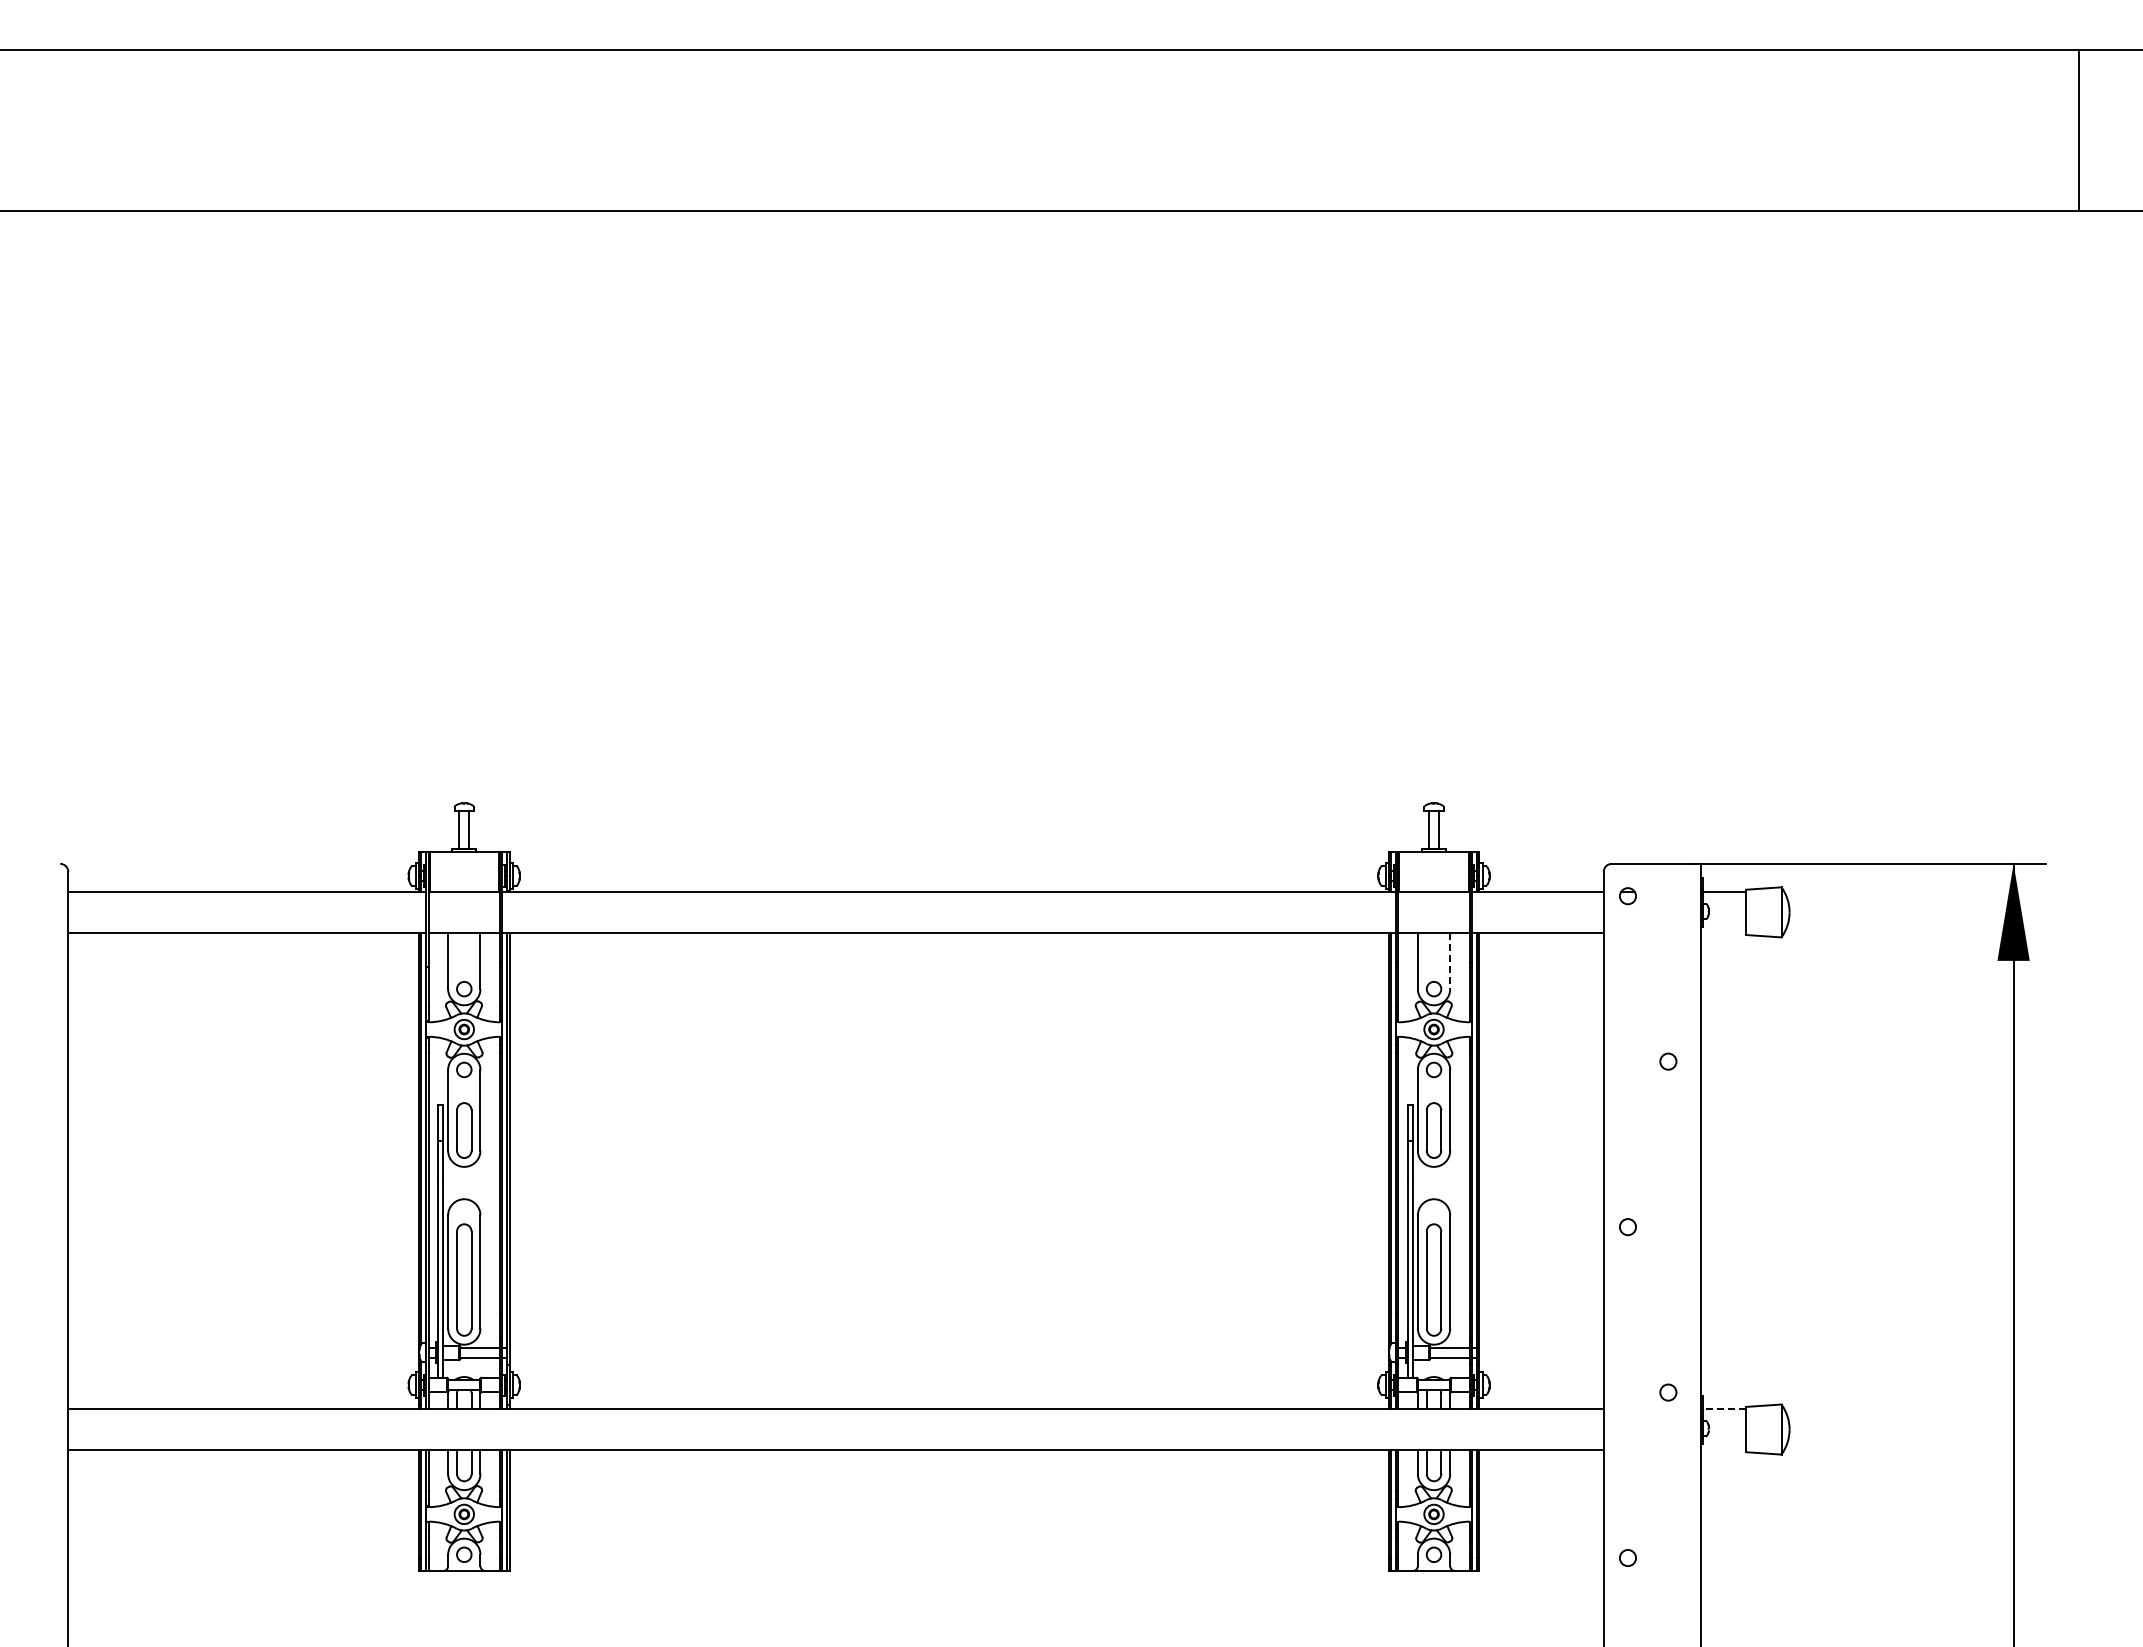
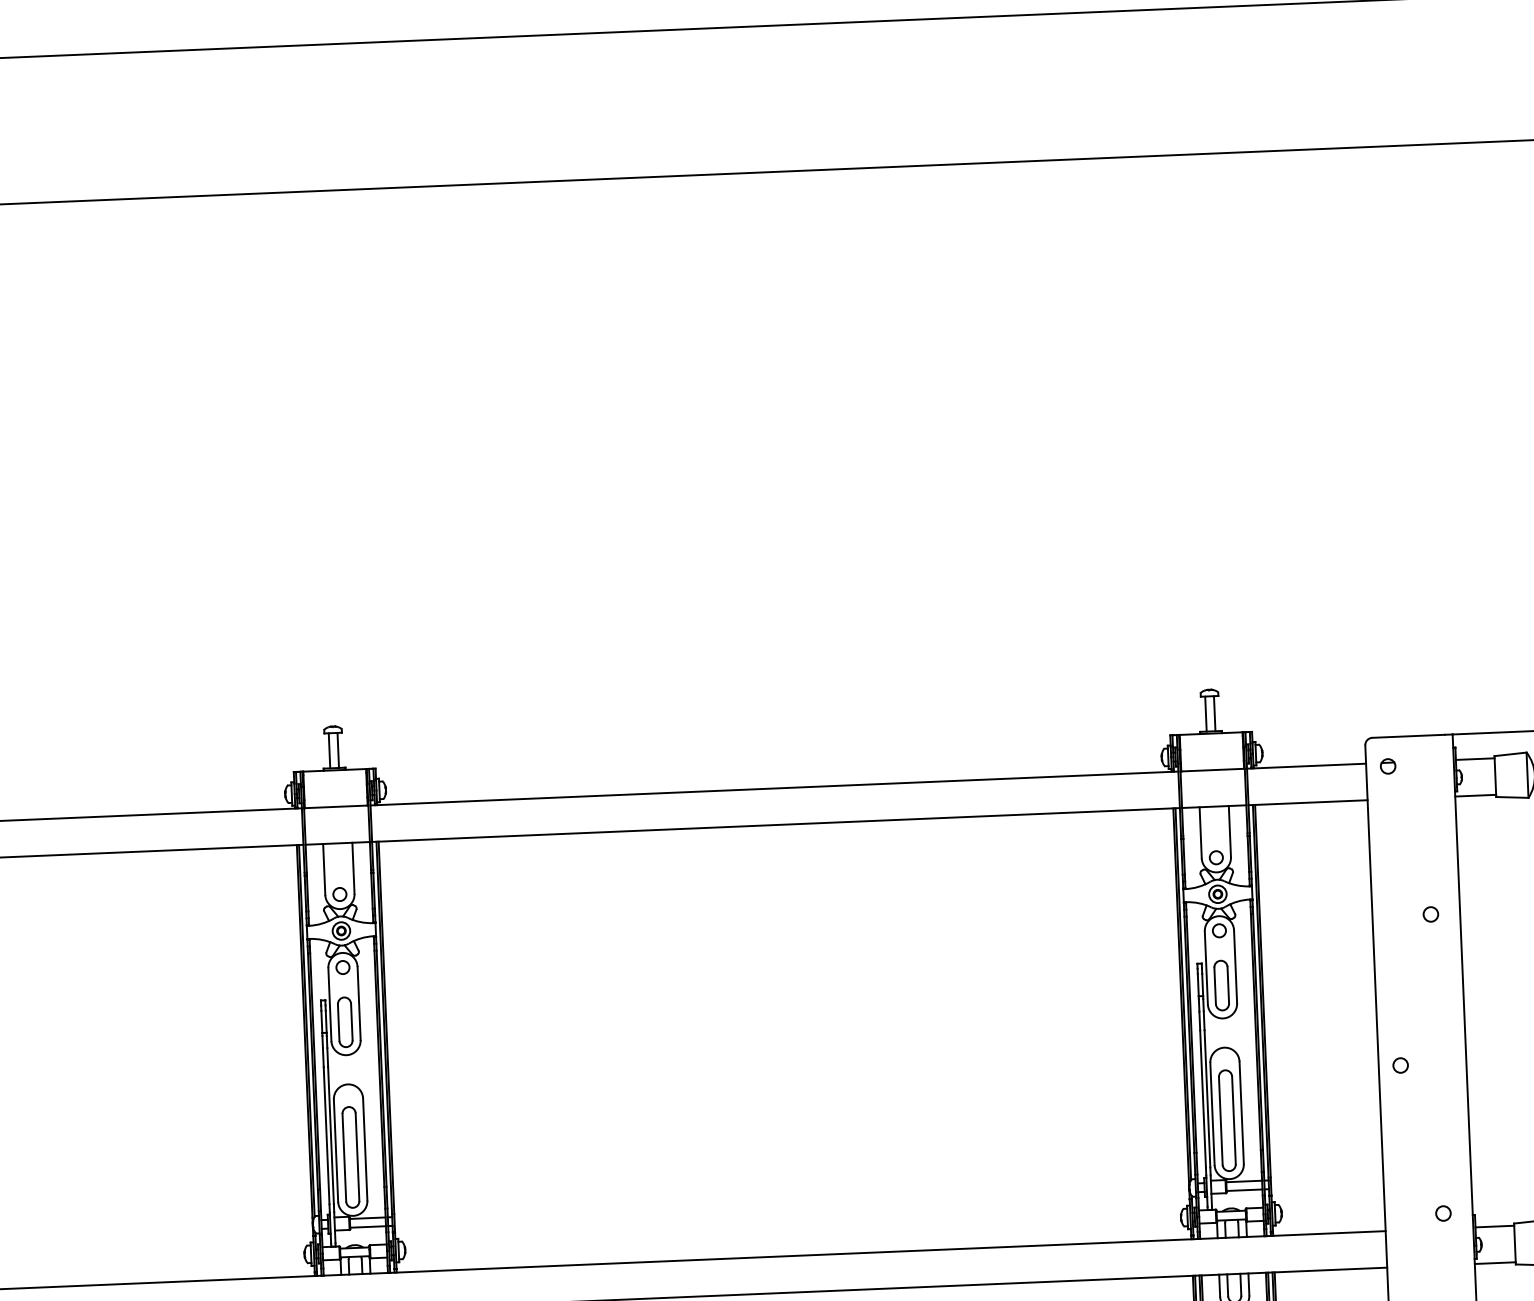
line: (1722, 932) -> (1474, 795), added
line: (1450, 961) -> (1230, 832), dashed -> solid
line: (1724, 1409) -> (1494, 1226), dashed -> solid
line: (1722, 1449) -> (1494, 1262), added

